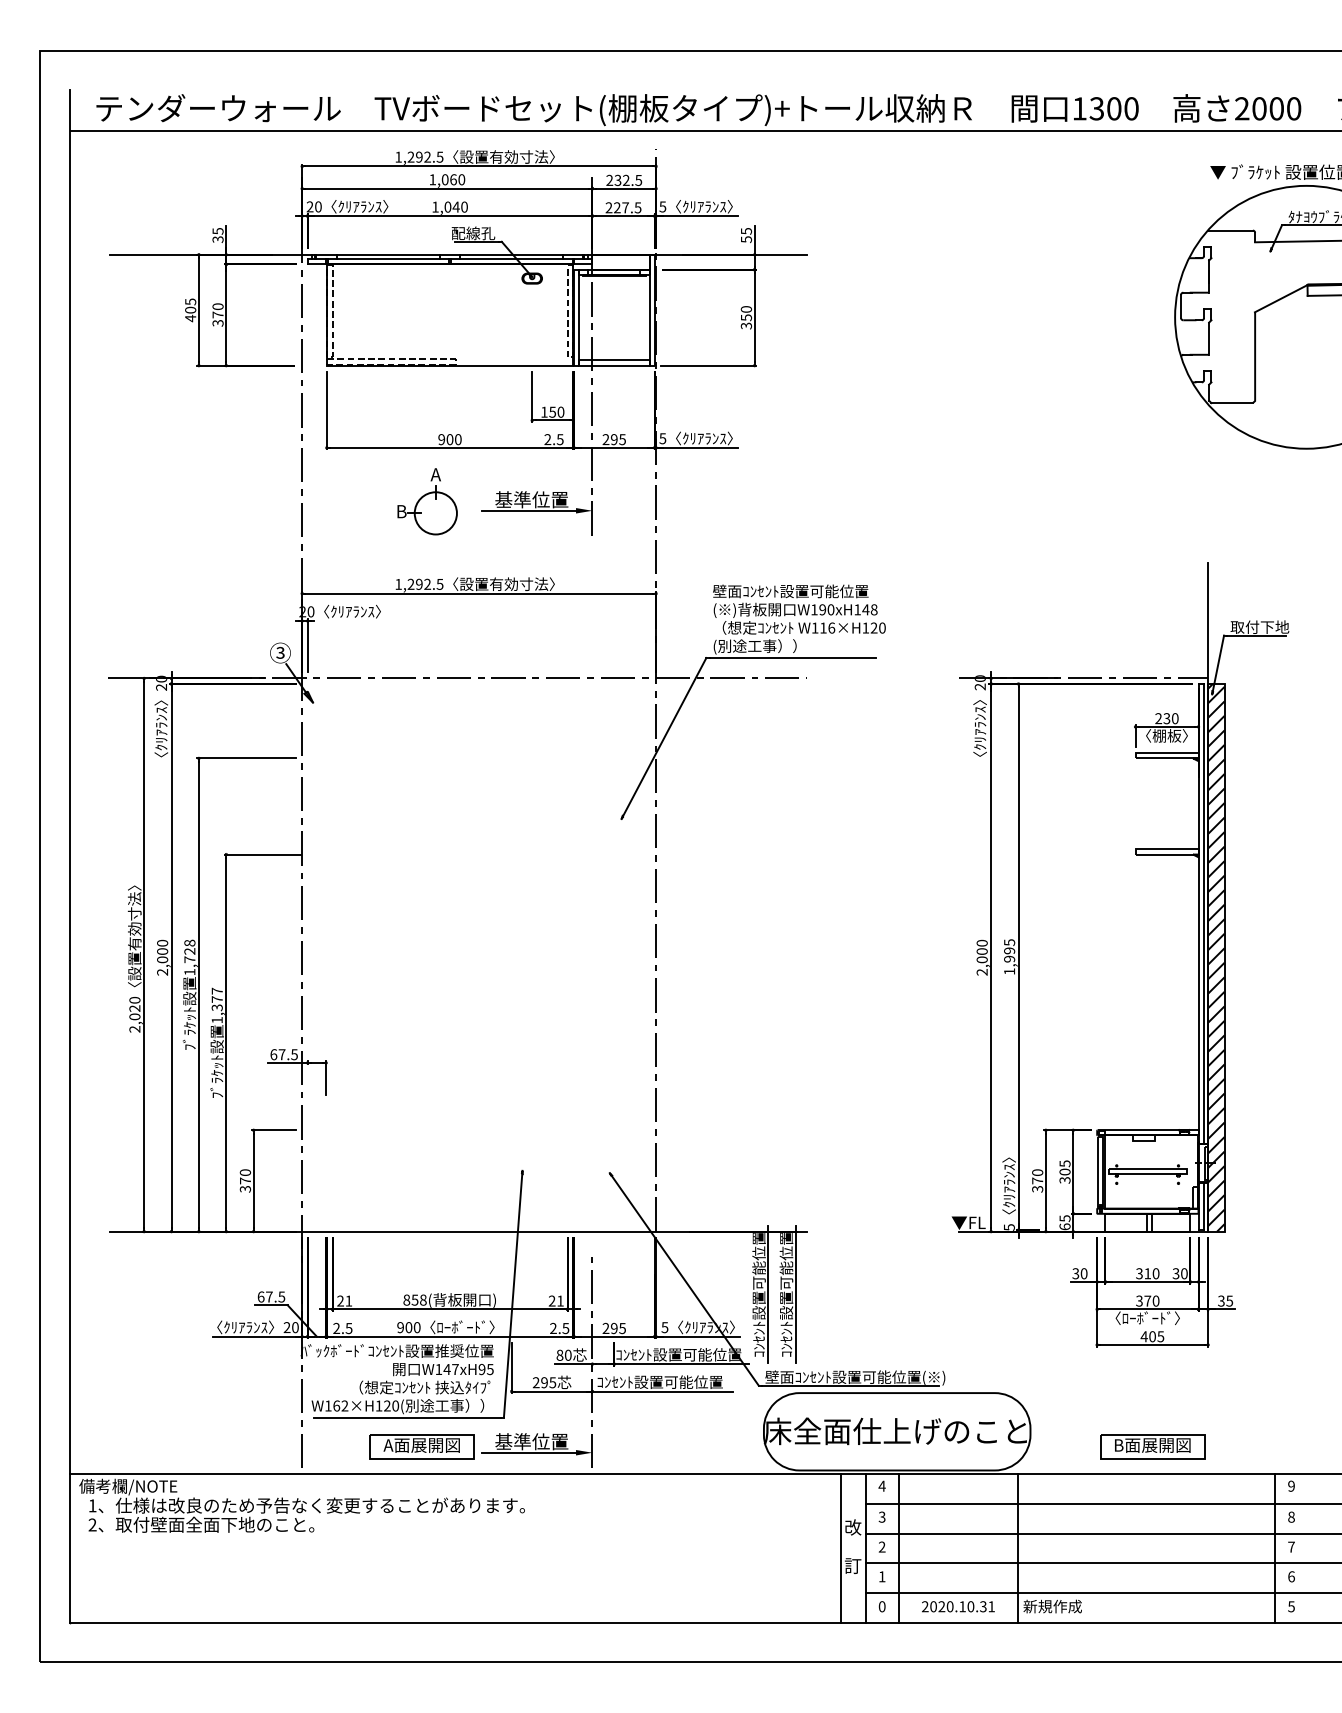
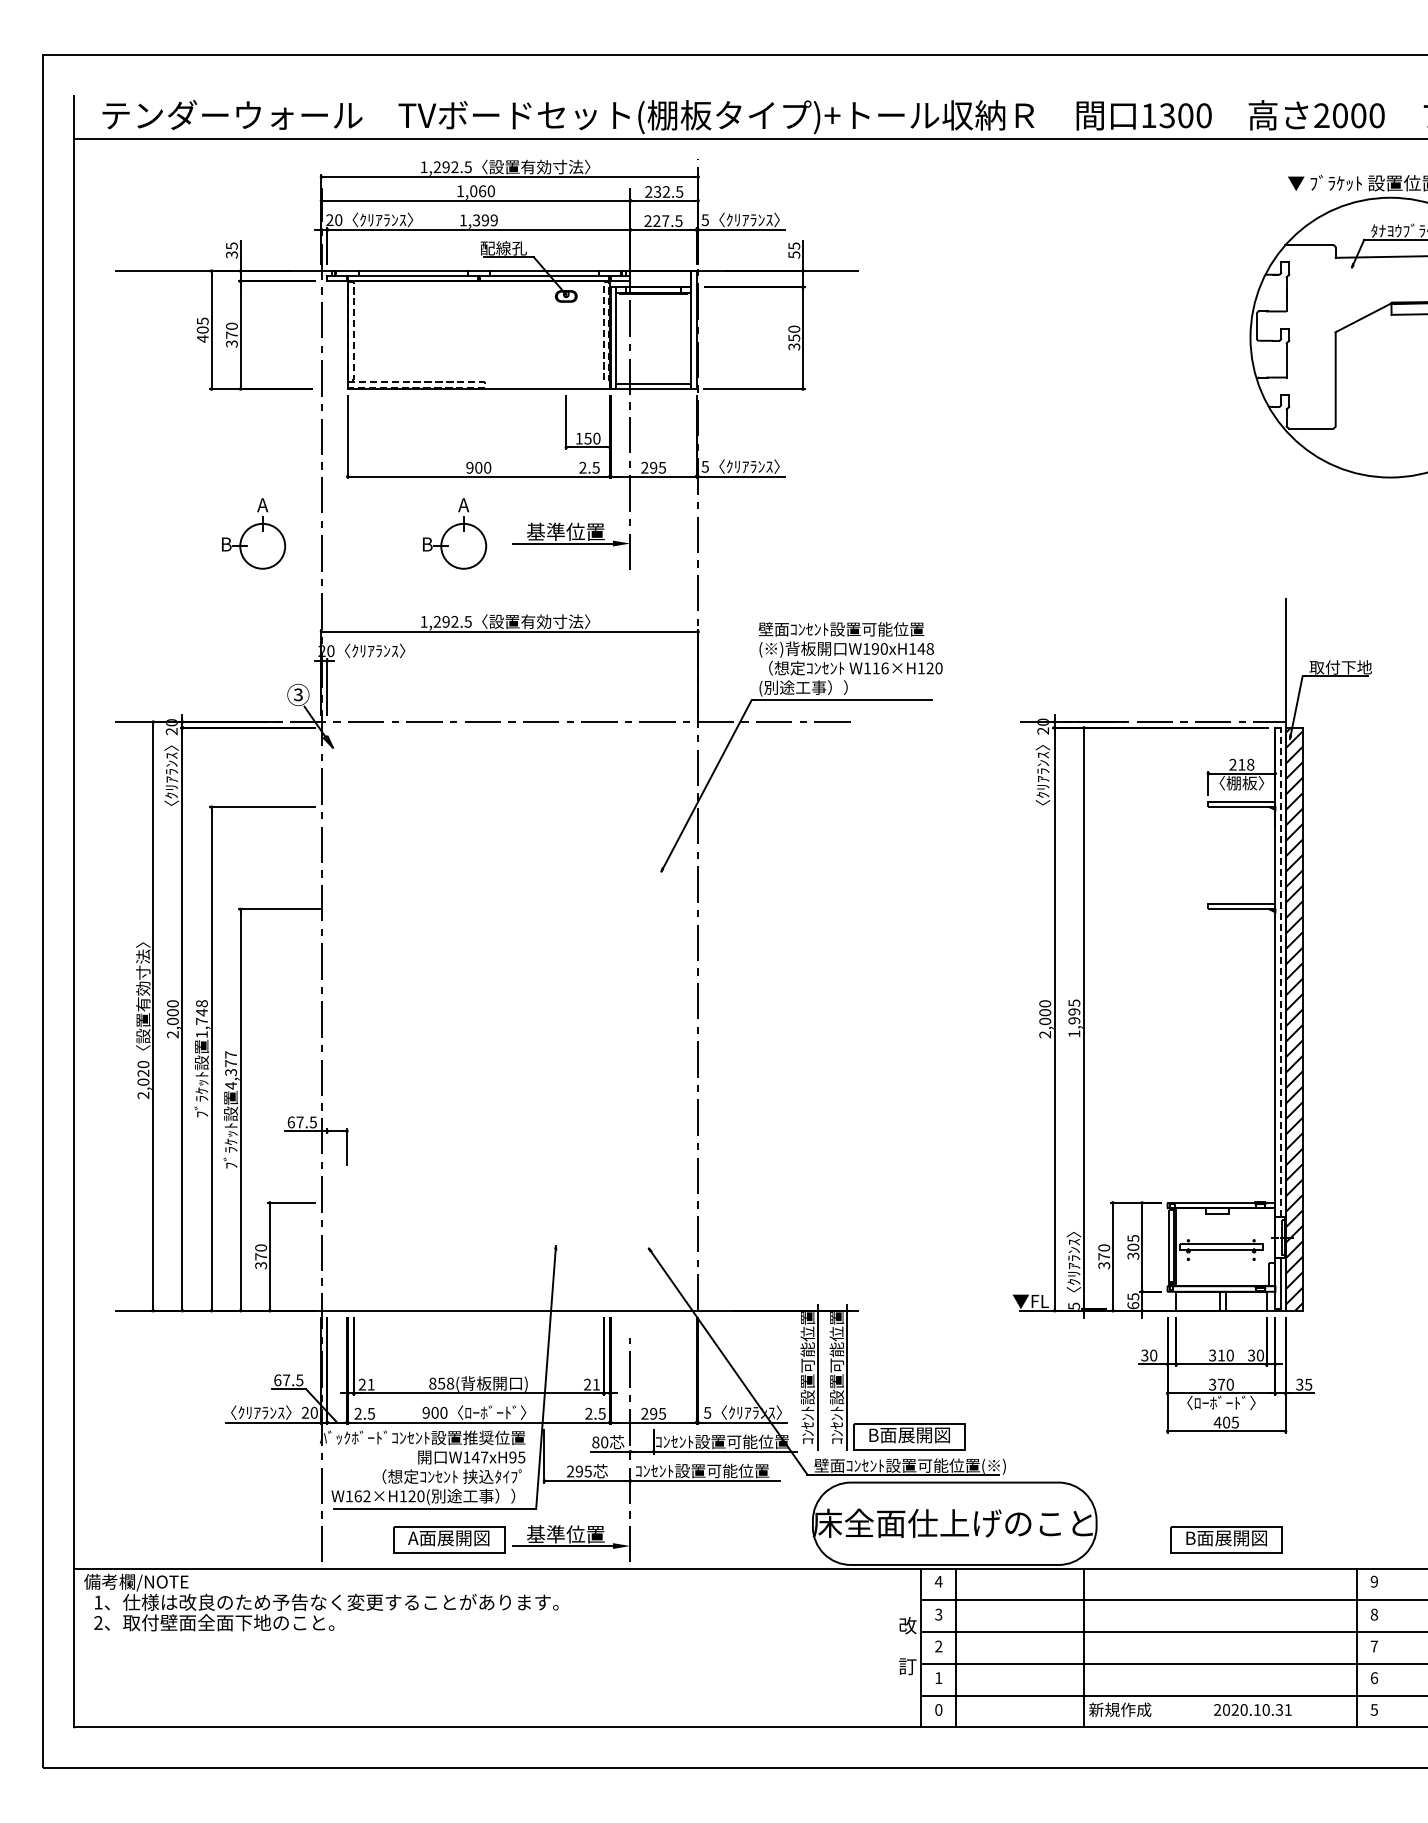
text: (456, 207) -> (485, 220), 1,040 -> 1,399
part: (239, 501) -> (254, 533), added
text: (1171, 718) -> (1246, 764), 230 -> 218
line: (1203, 913) -> (1280, 972), solid -> dashed
text: (189, 951) -> (201, 1012), 1,728 -> 1,748
text: (216, 1019) -> (230, 1085), 1,377 -> 4,377
part: (854, 1349) -> (909, 1436), added
line: (840, 1548) -> (894, 1647), removed
text: (958, 1606) -> (1252, 1709), moved

